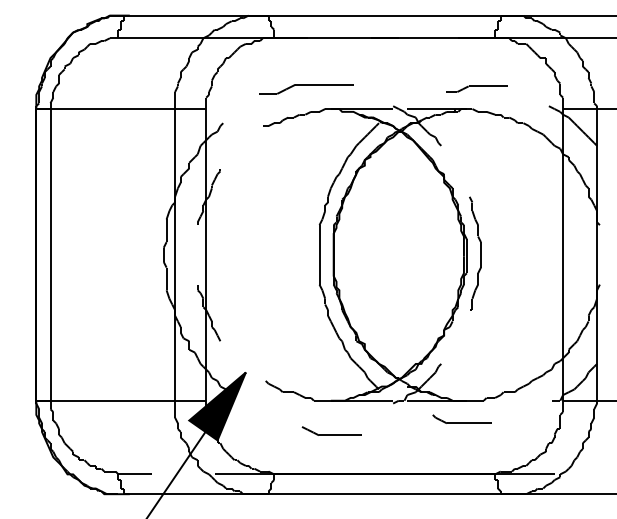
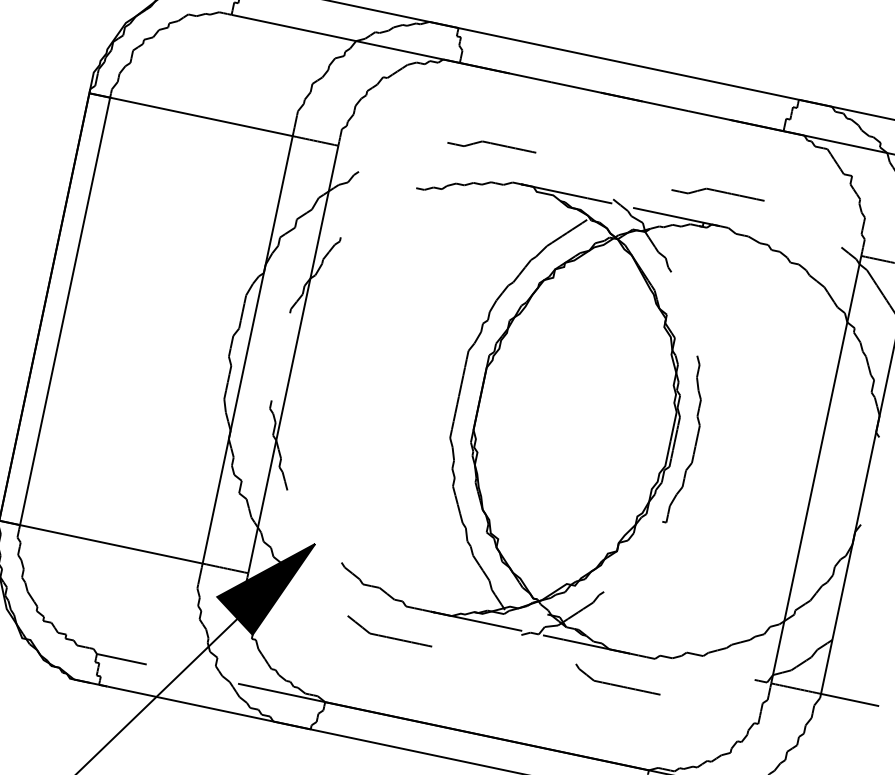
part: (306, 88) -> (491, 146), size x0.62
part: (476, 88) -> (717, 194), moved
part: (331, 430) -> (389, 630), moved

